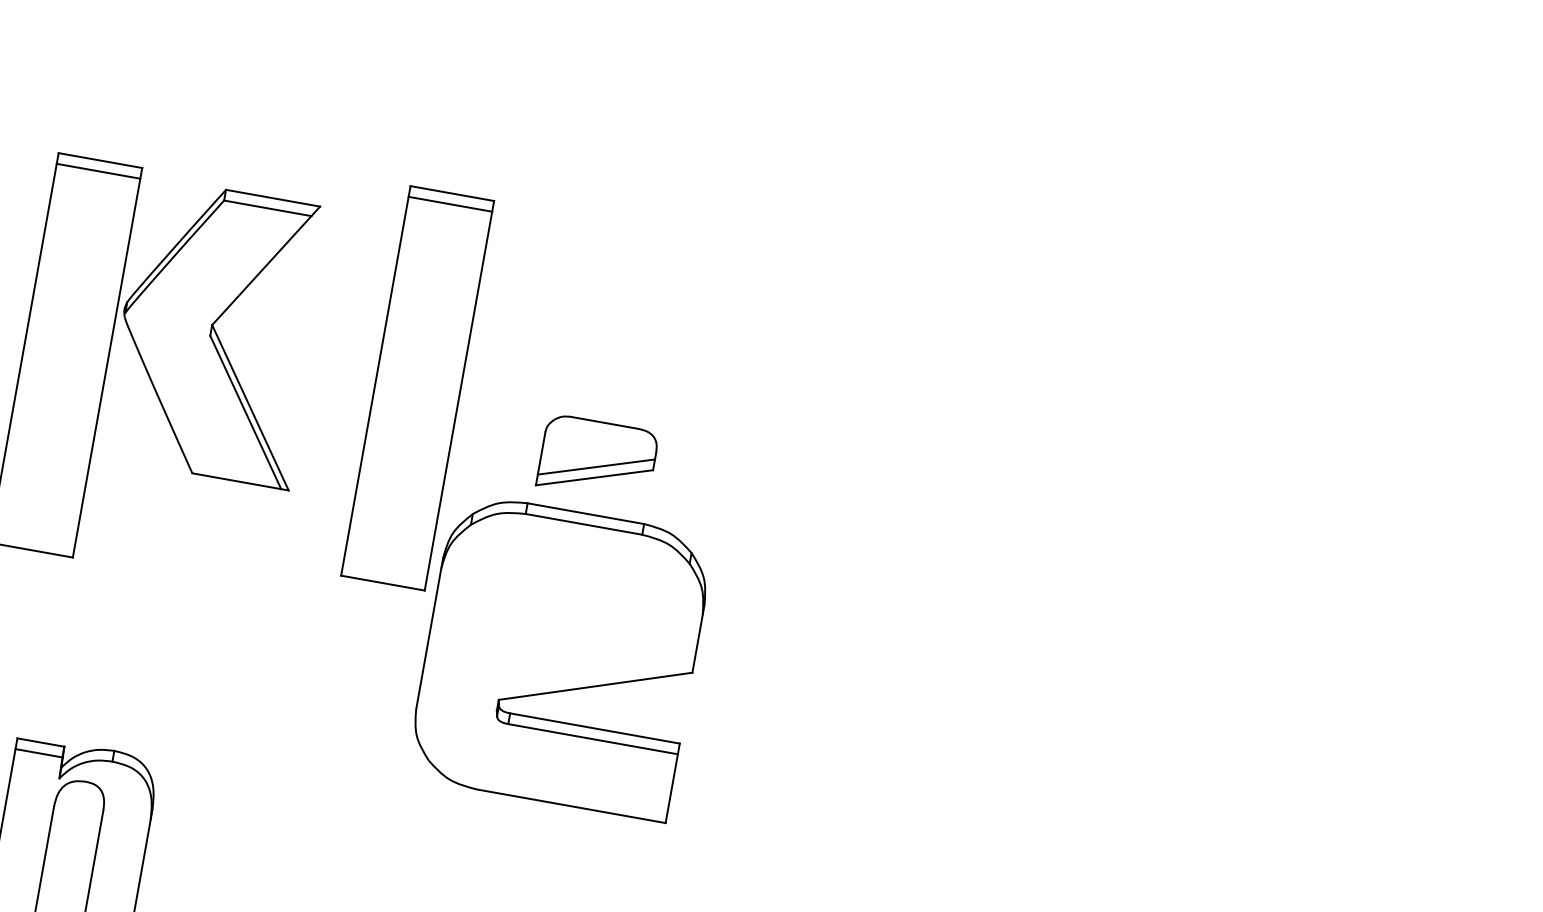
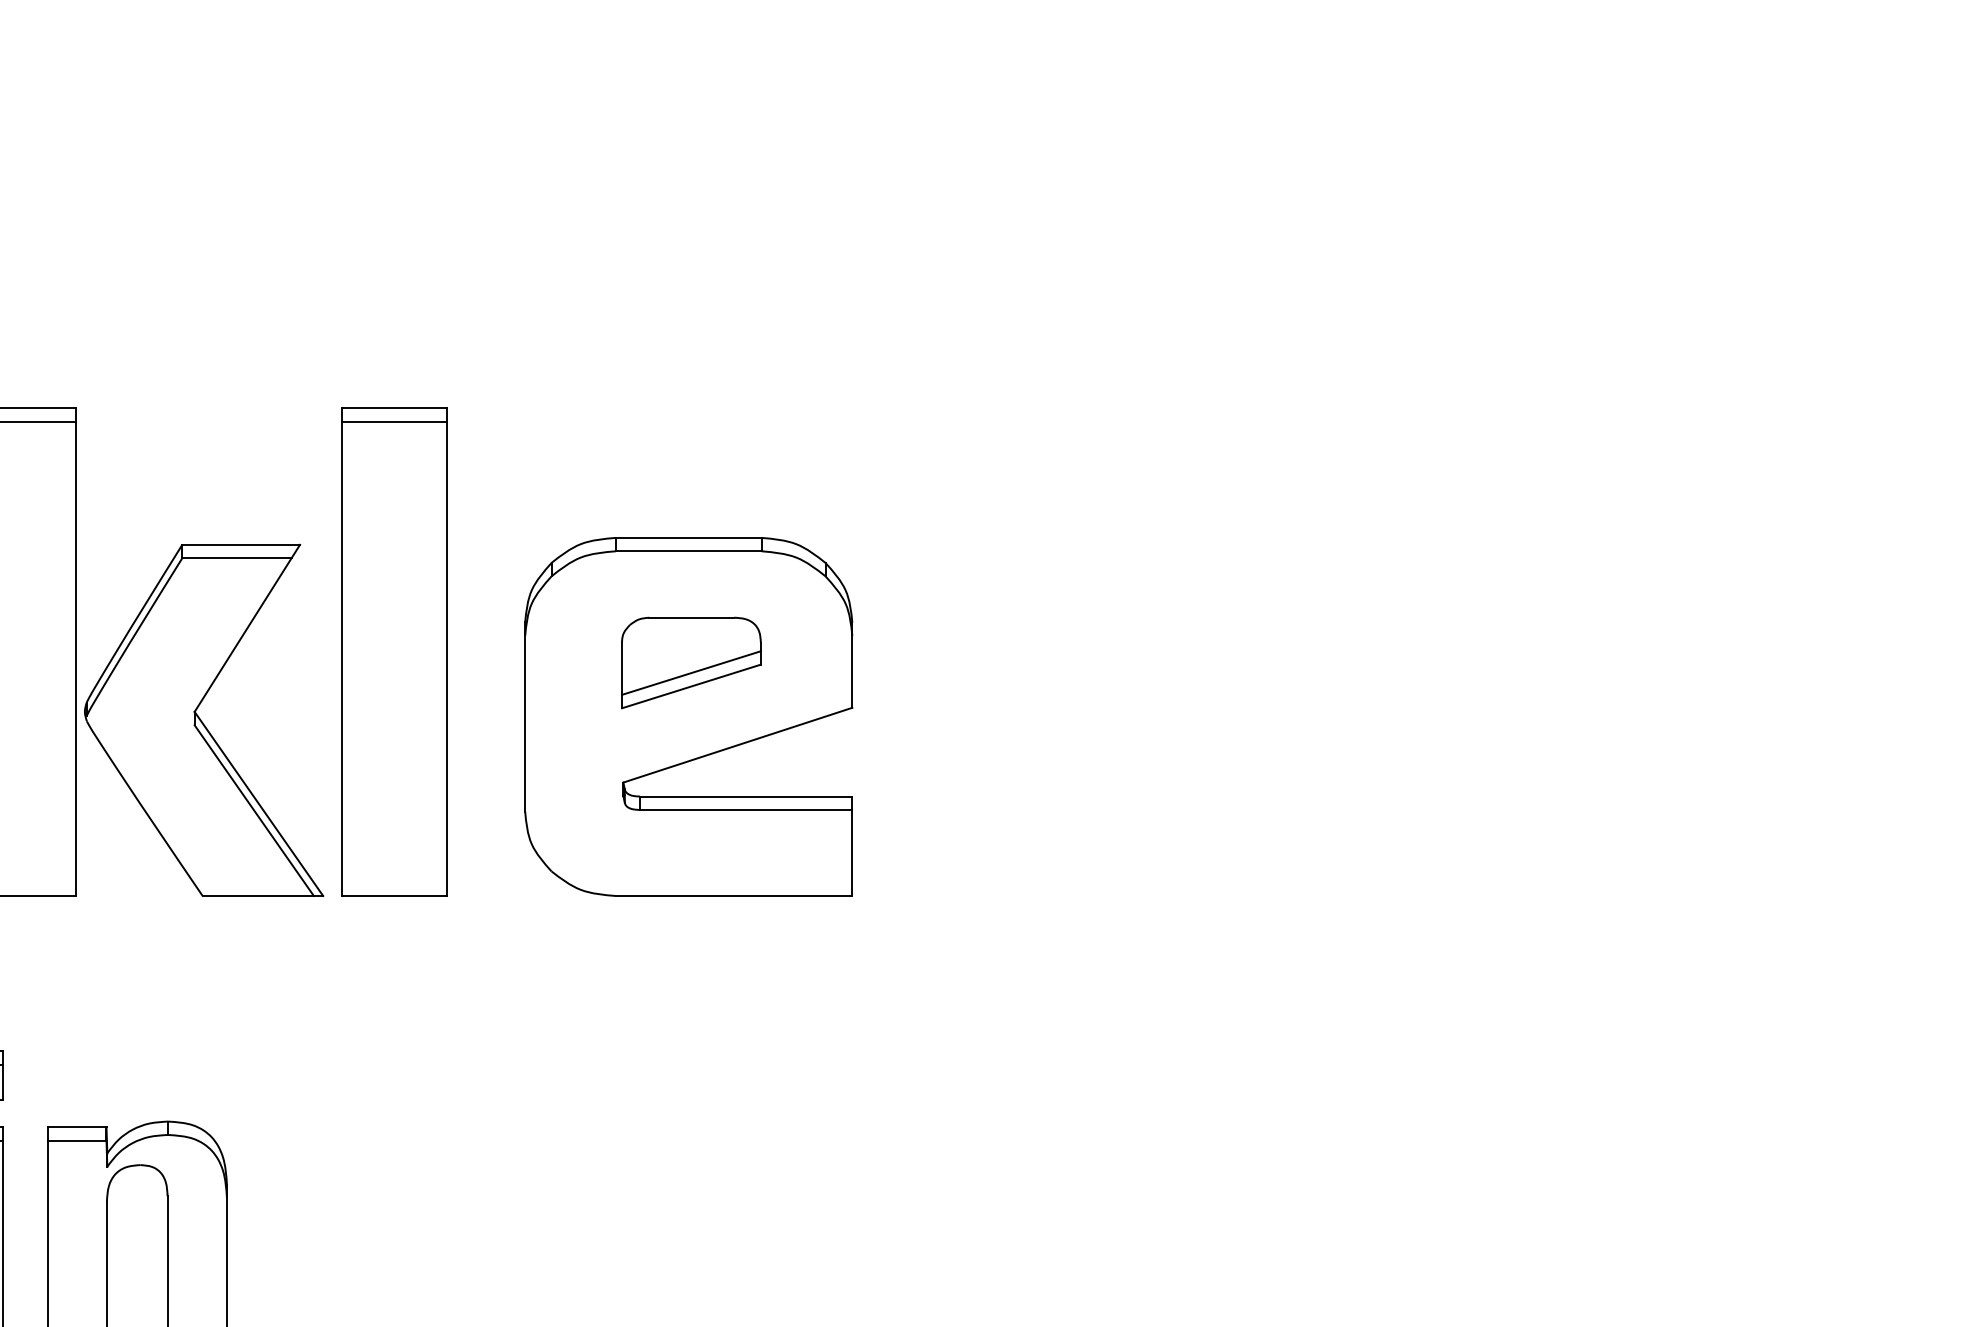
part: (218, 332) -> (204, 719), moved
part: (417, 387) -> (394, 651), moved
part: (560, 656) -> (688, 716), moved

